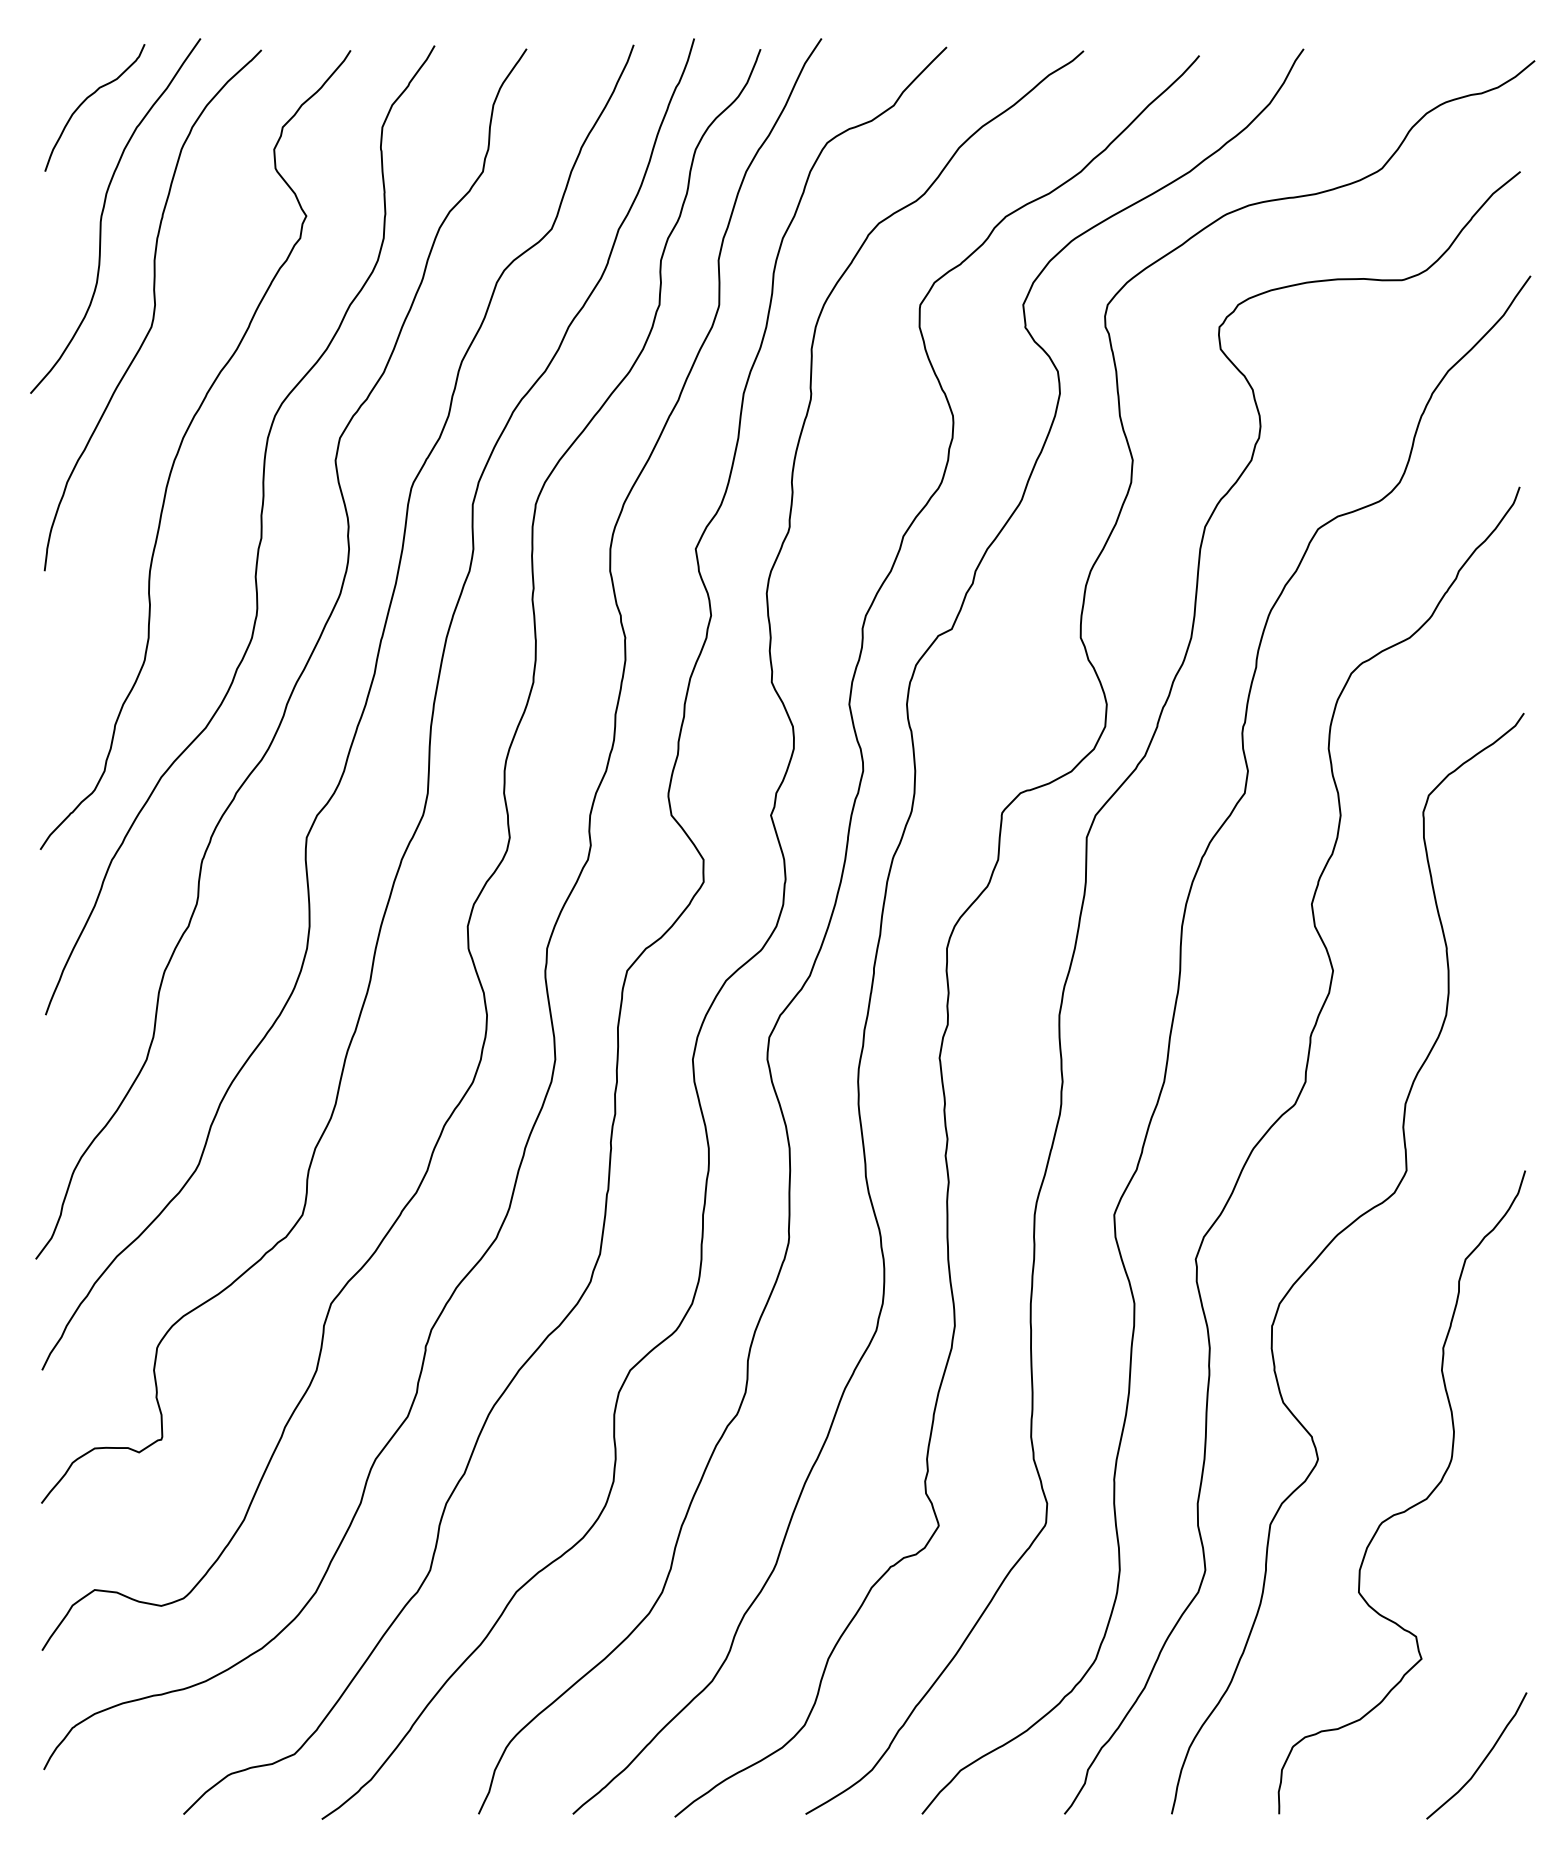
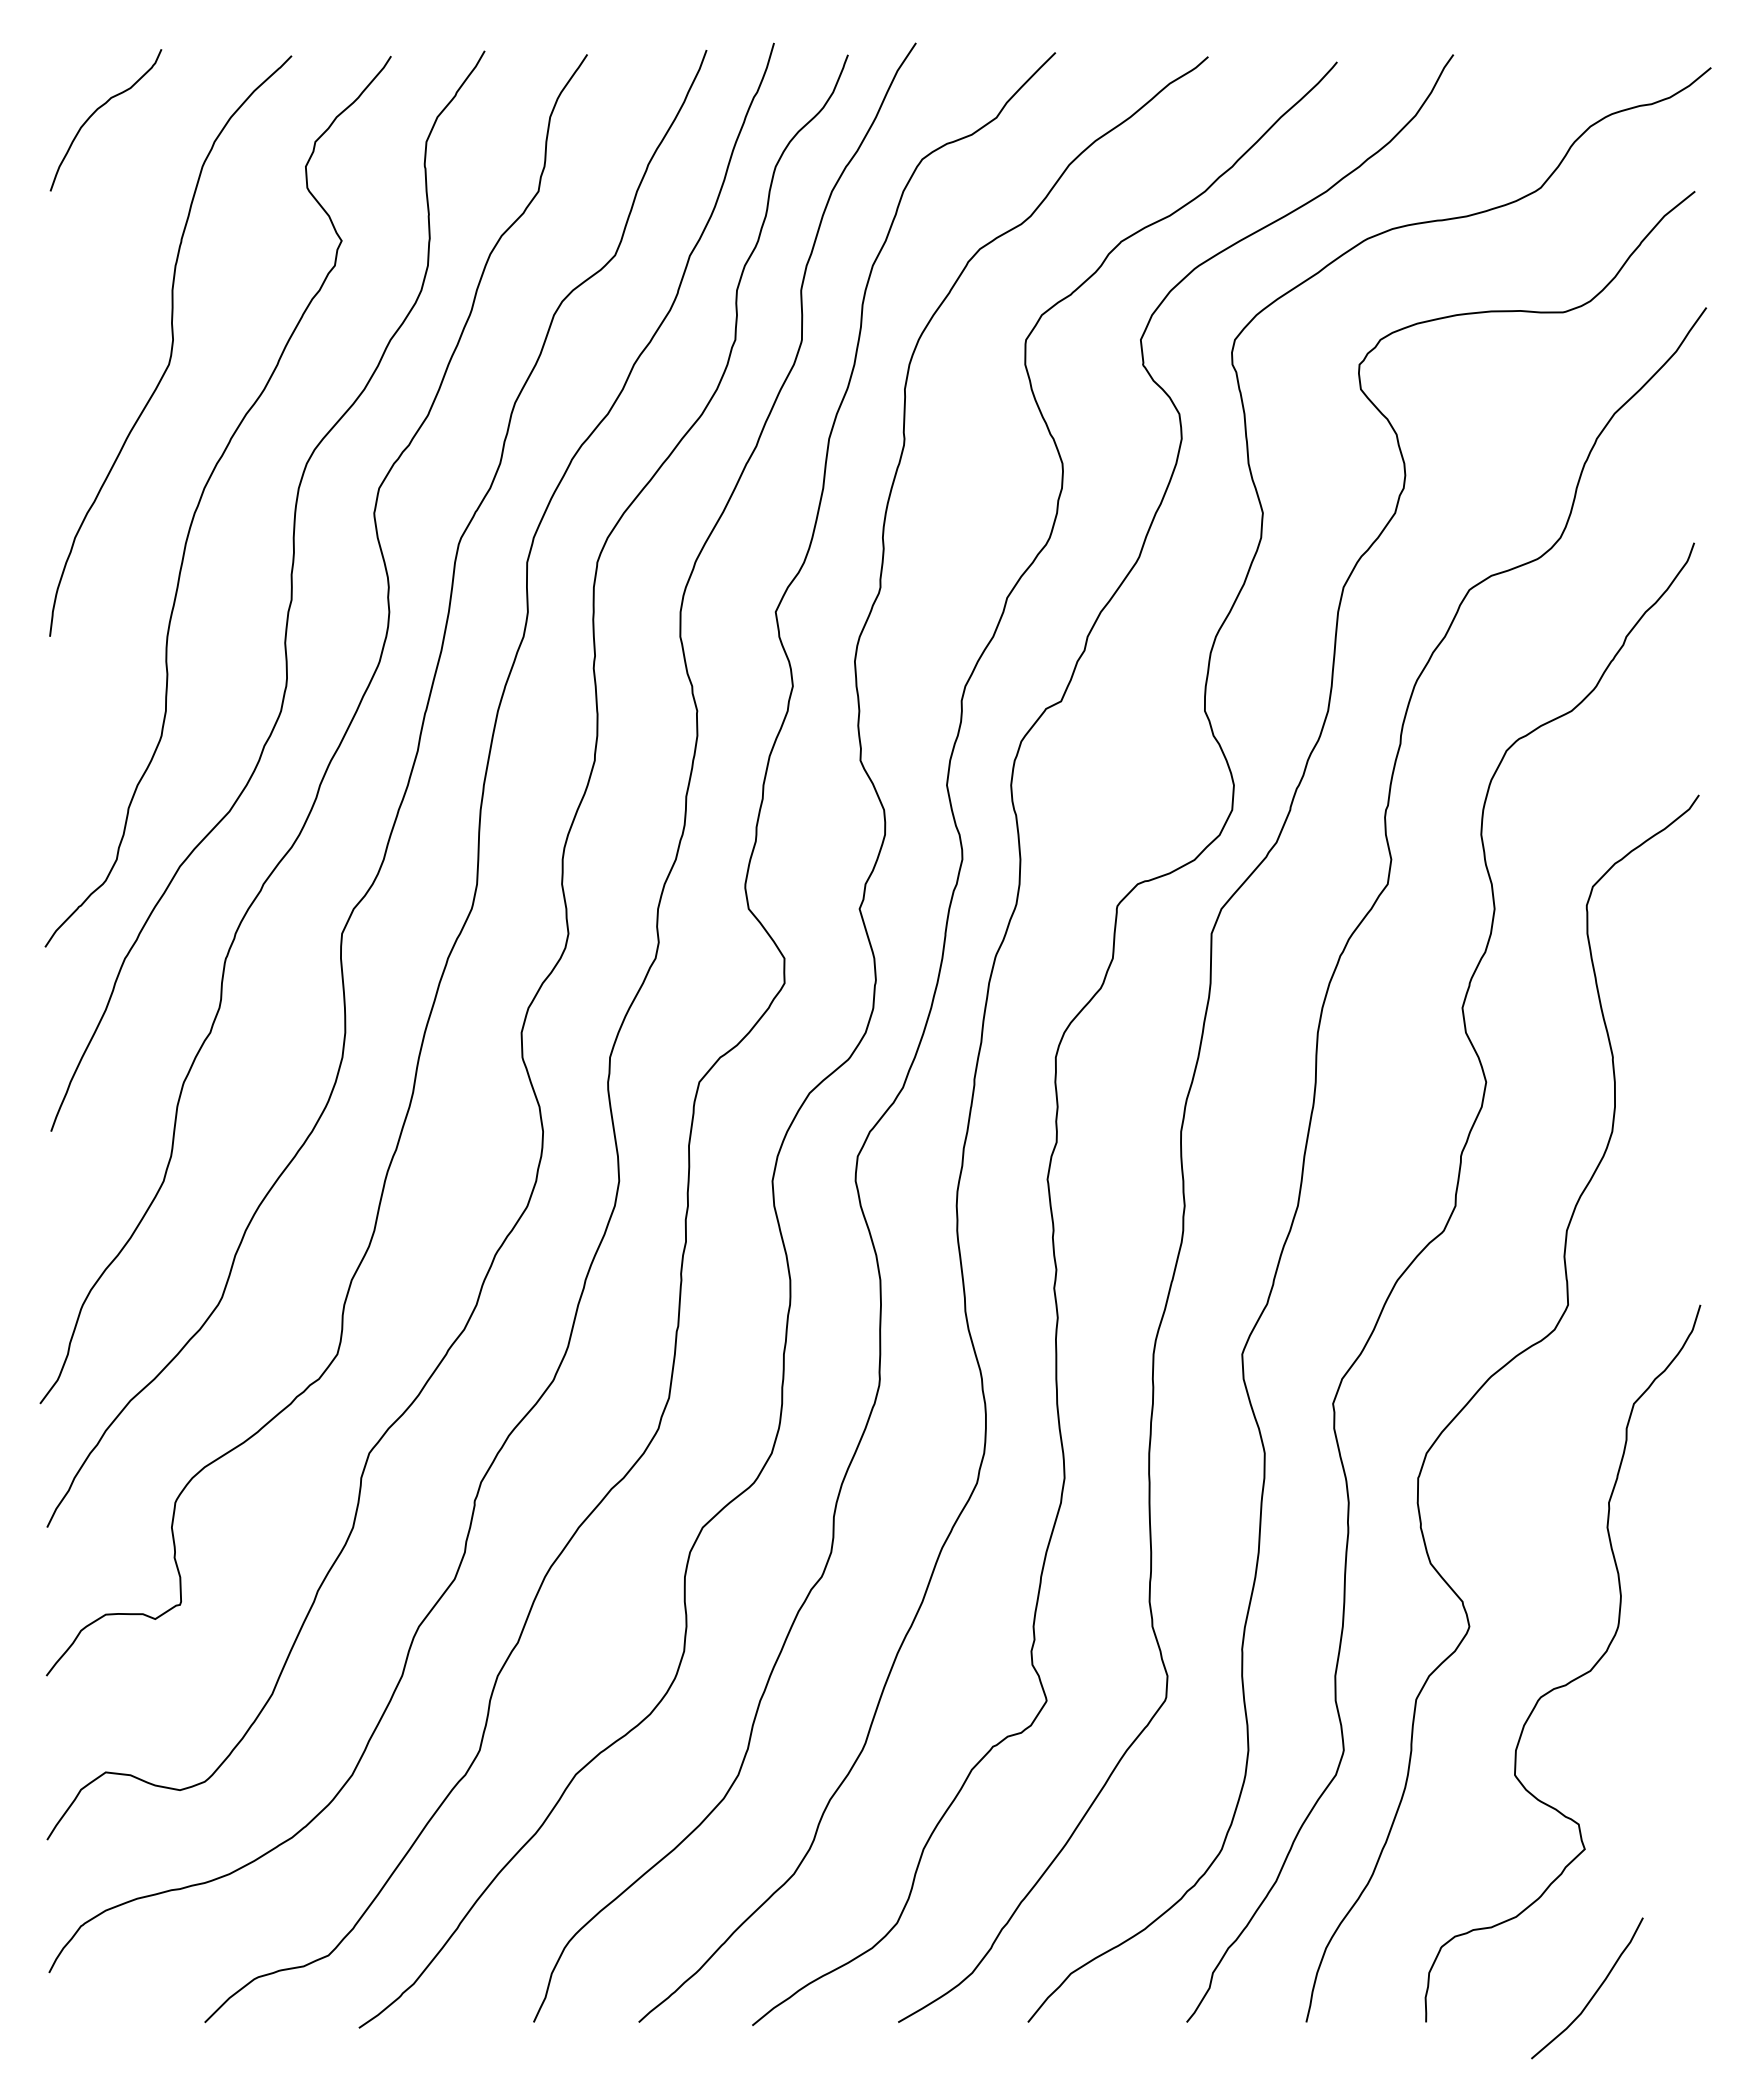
curve: (103, 213) -> (115, 237), removed
curve: (1483, 1759) -> (1594, 1992), moved

